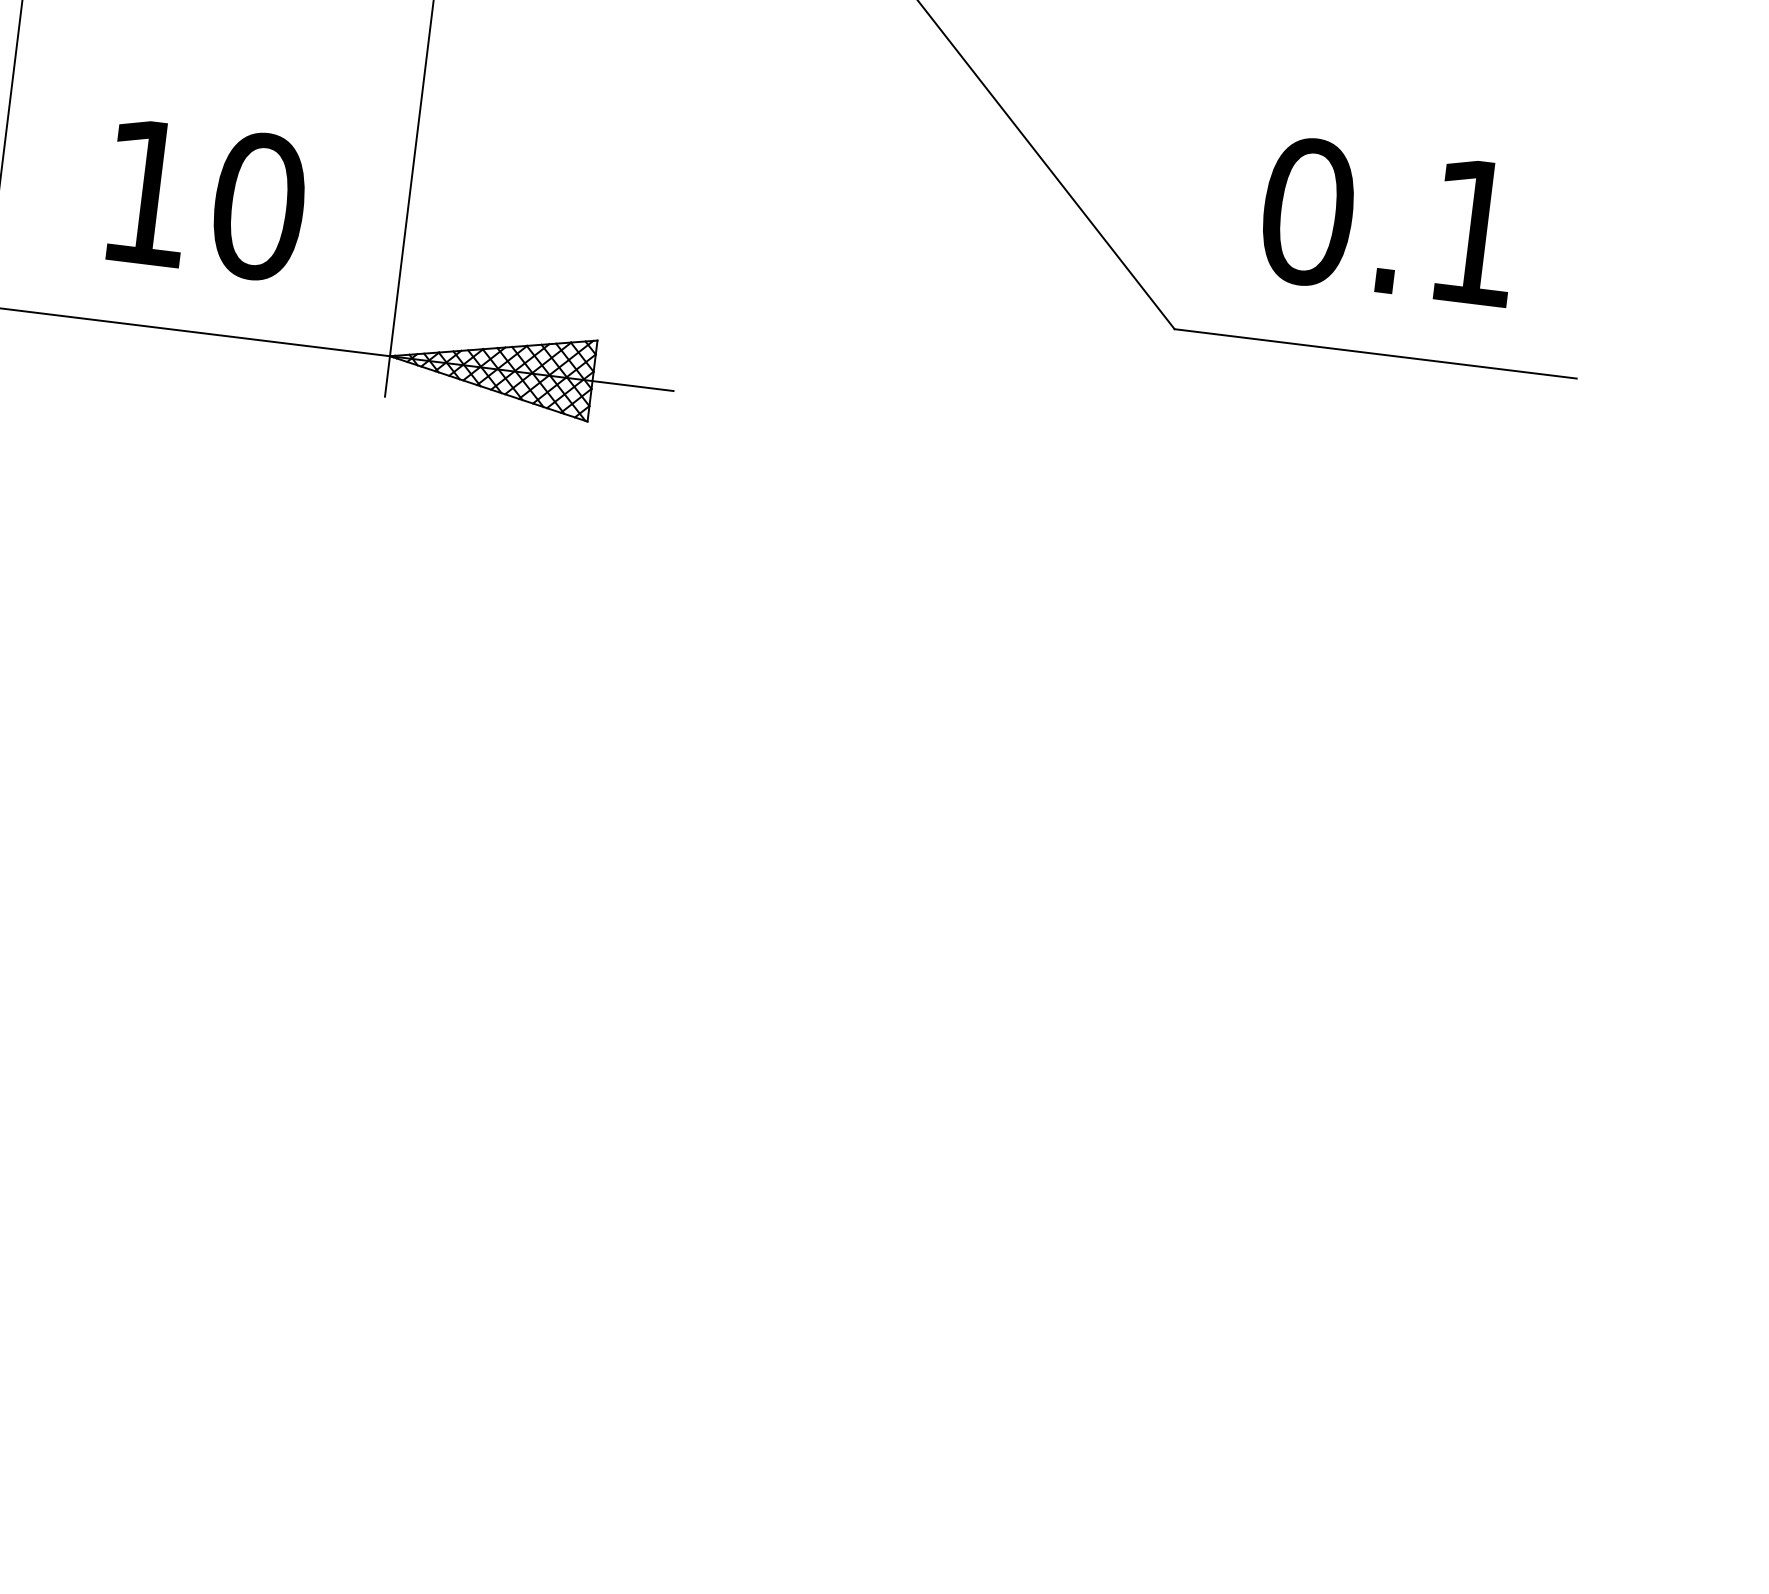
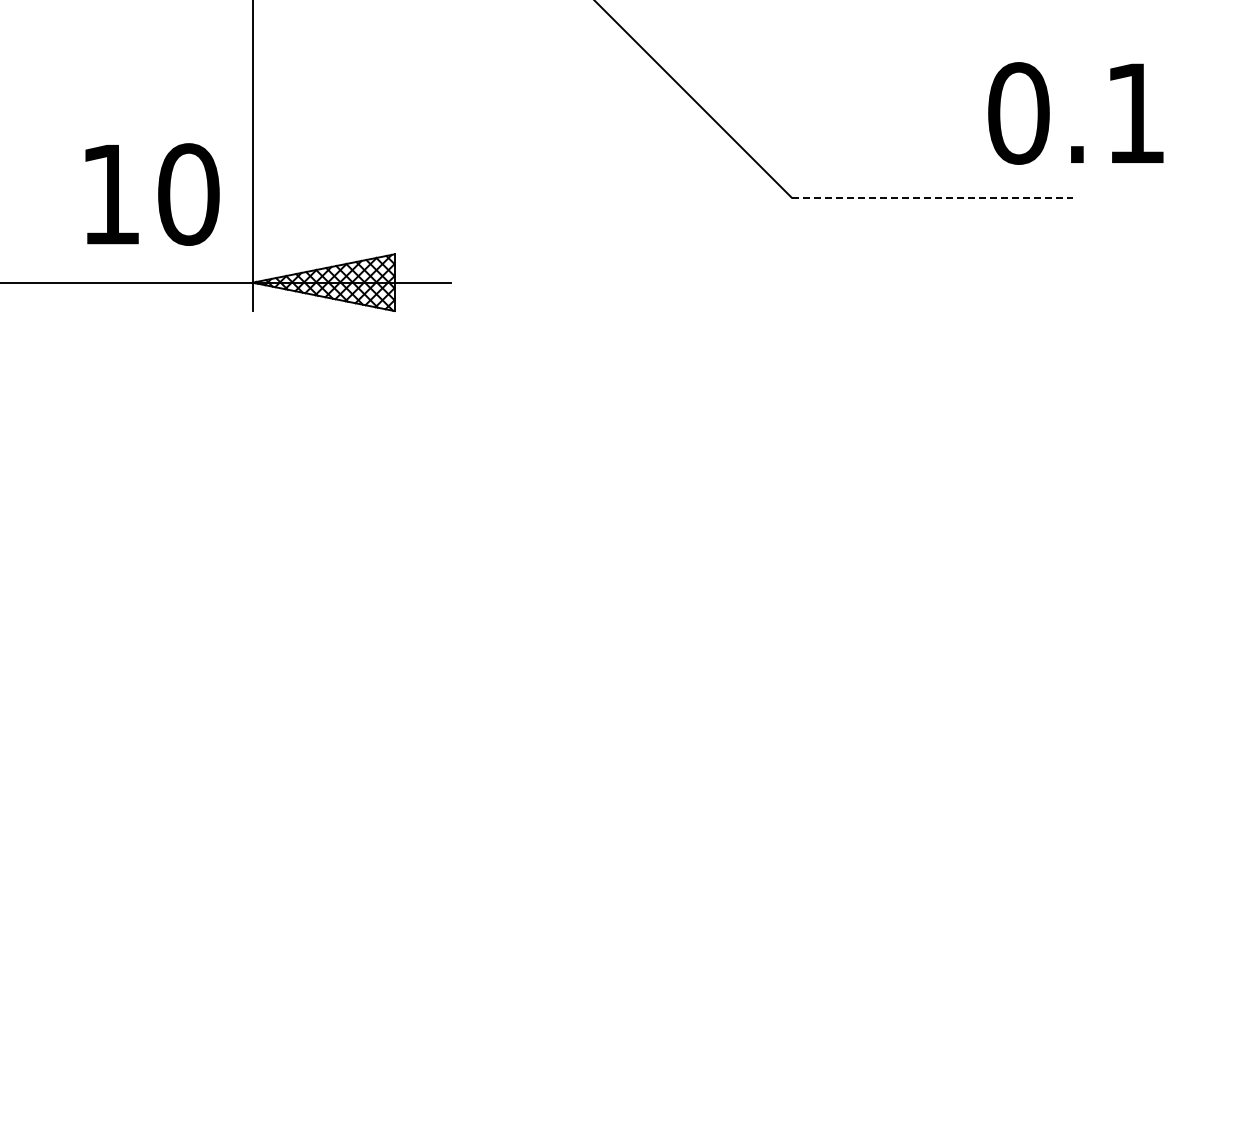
text: (207, 200) -> (152, 194), moved
text: (1389, 221) -> (1075, 113), moved
line: (1375, 353) -> (932, 197), solid -> dashed

